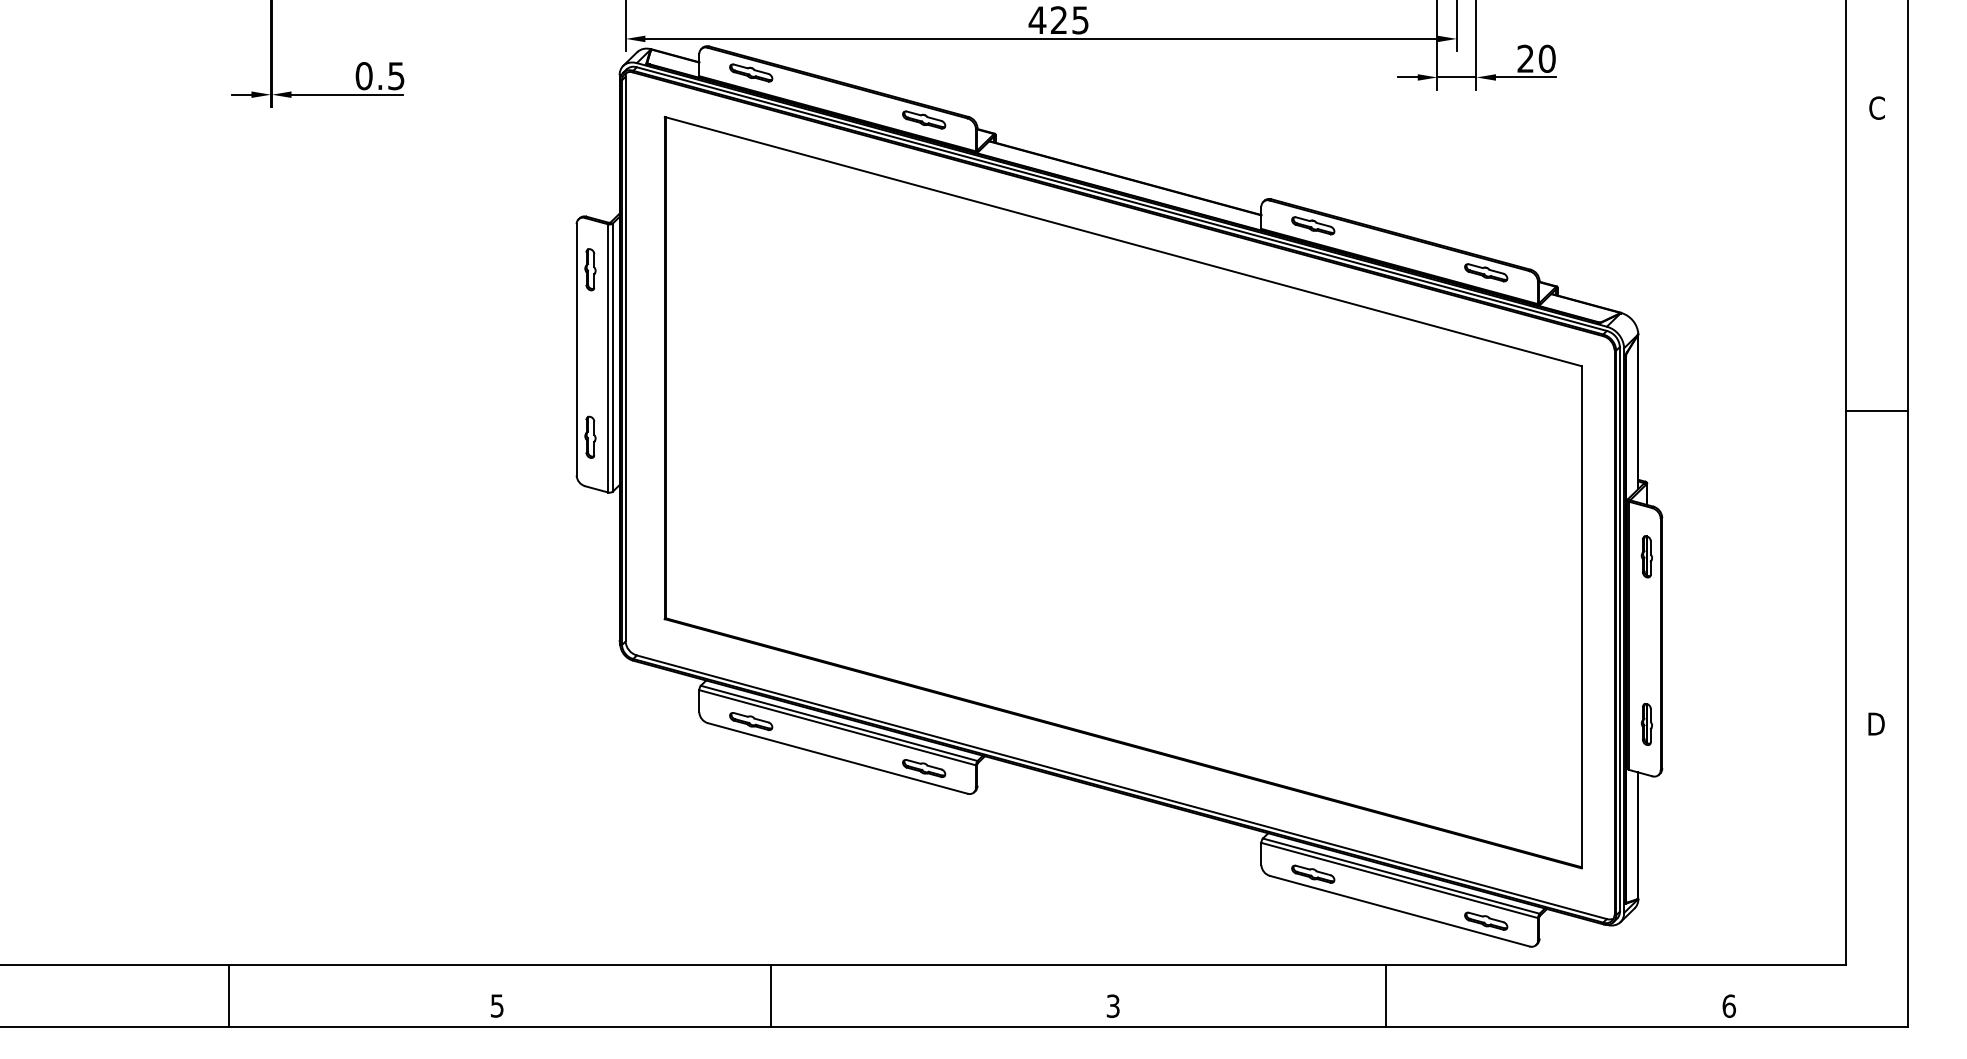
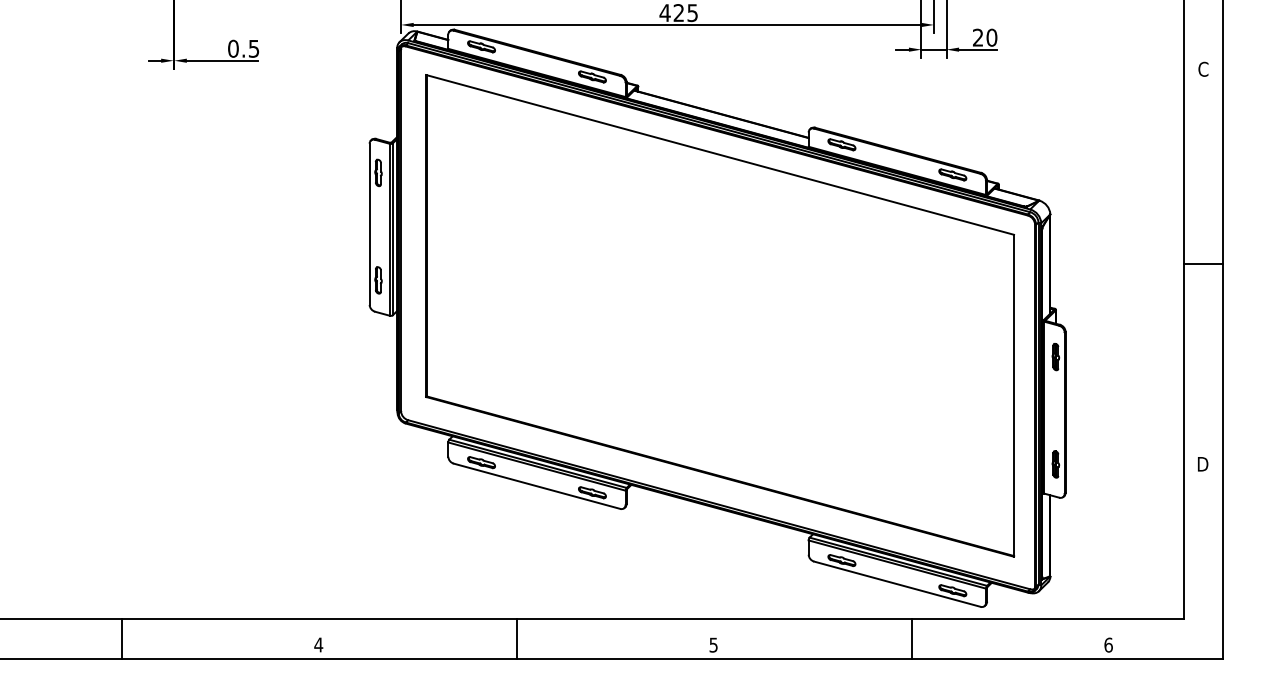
line: (228, 995) -> (122, 638), moved
line: (771, 995) -> (517, 638), moved
line: (1385, 995) -> (912, 638), moved
text: (496, 1005) -> (318, 644), 5 -> 4
text: (1112, 1005) -> (713, 644), 3 -> 5

